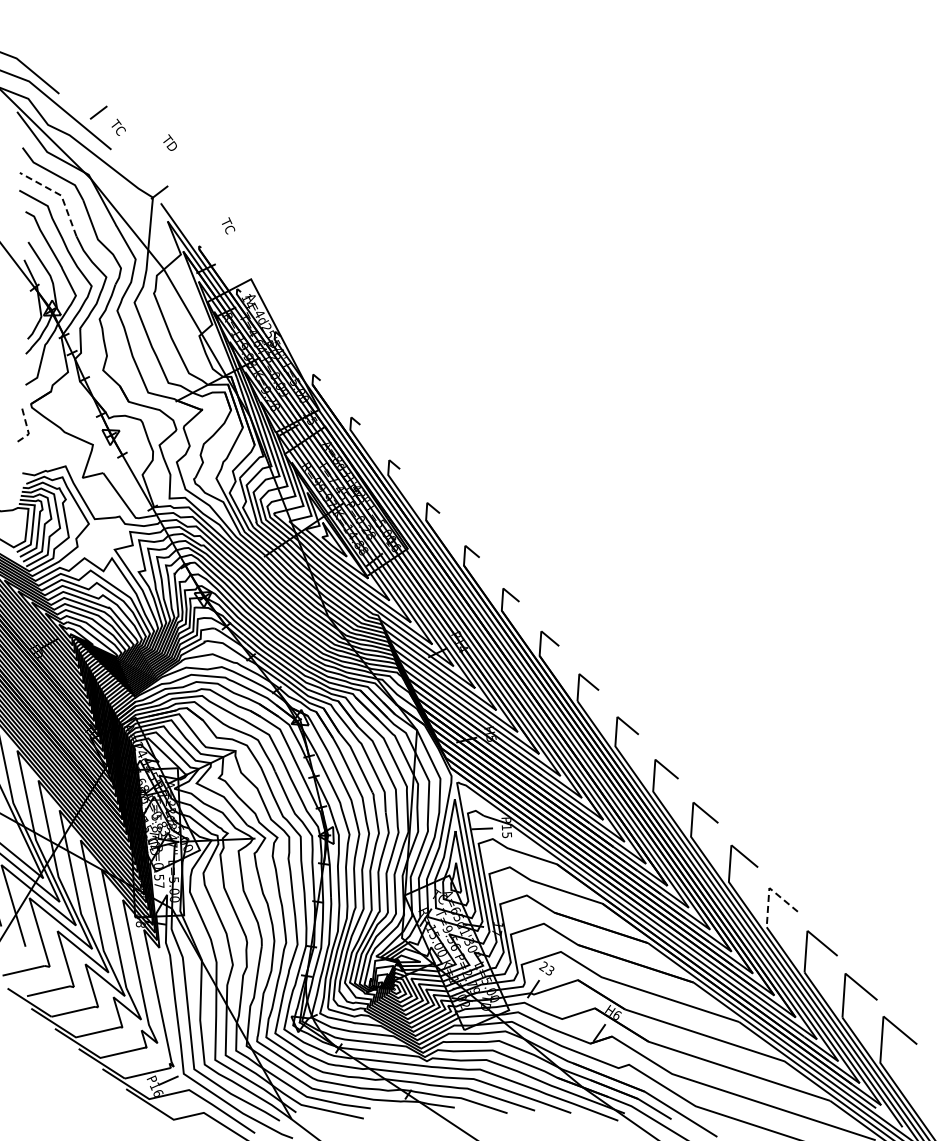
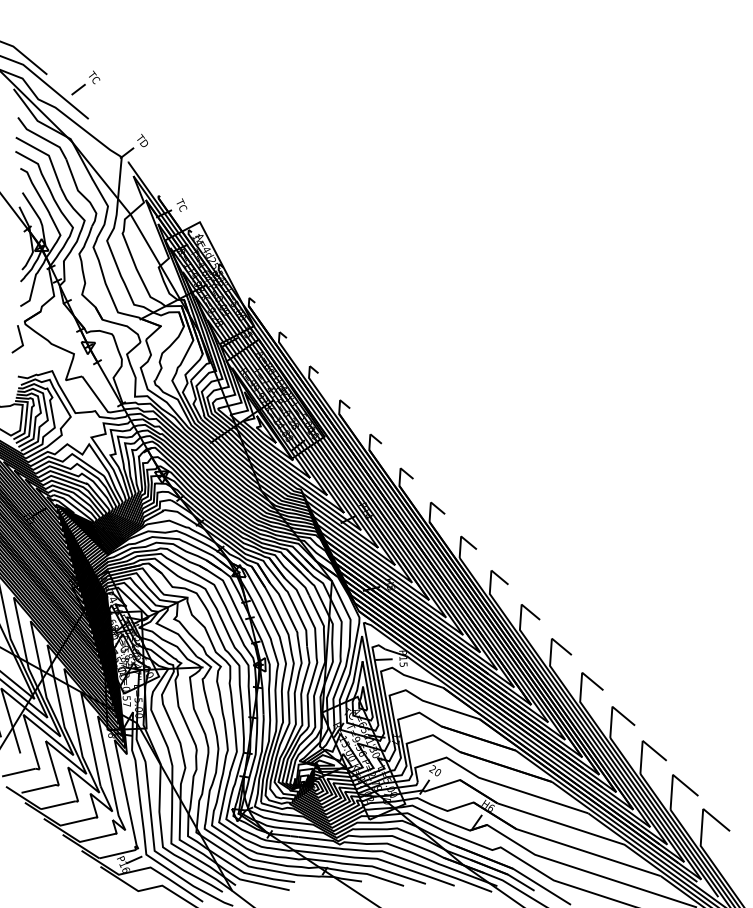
text: (118, 126) -> (94, 76), moved
text: (169, 142) -> (142, 140), moved
line: (58, 194) -> (46, 154), dashed -> solid
text: (228, 225) -> (181, 204), moved
line: (27, 430) -> (21, 342), dashed -> solid
line: (769, 889) -> (612, 707), dashed -> solid
text: (549, 969) -> (437, 771), 23 -> 20

